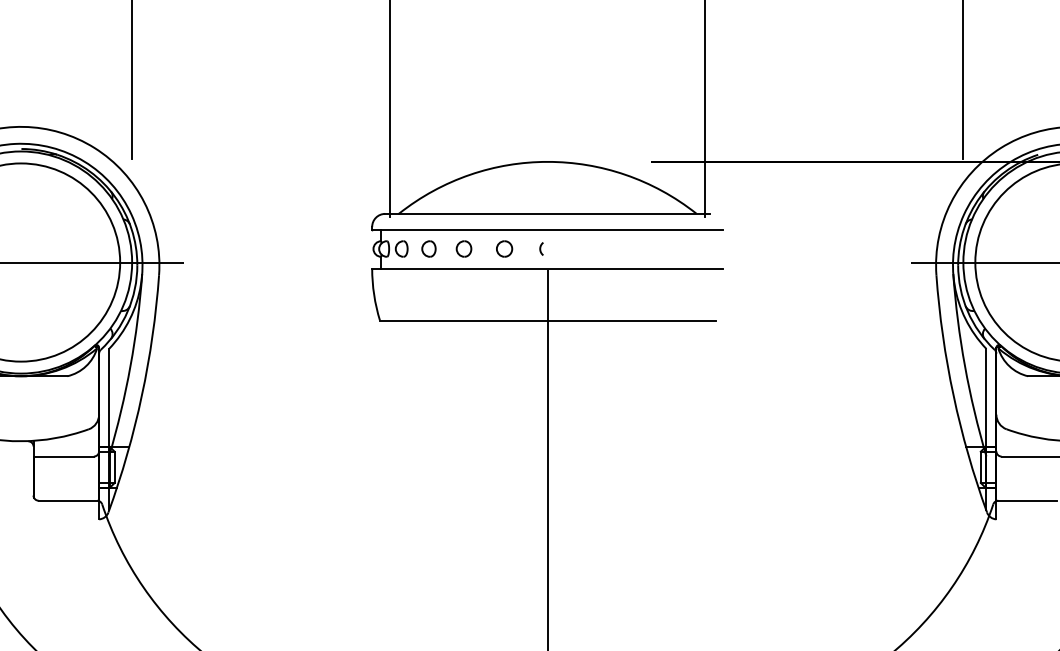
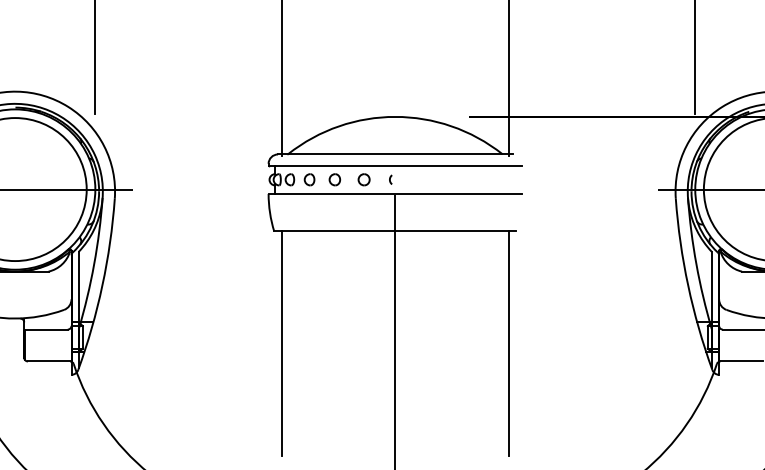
line: (390, 475) -> (281, 343), added
line: (705, 475) -> (509, 343), added

